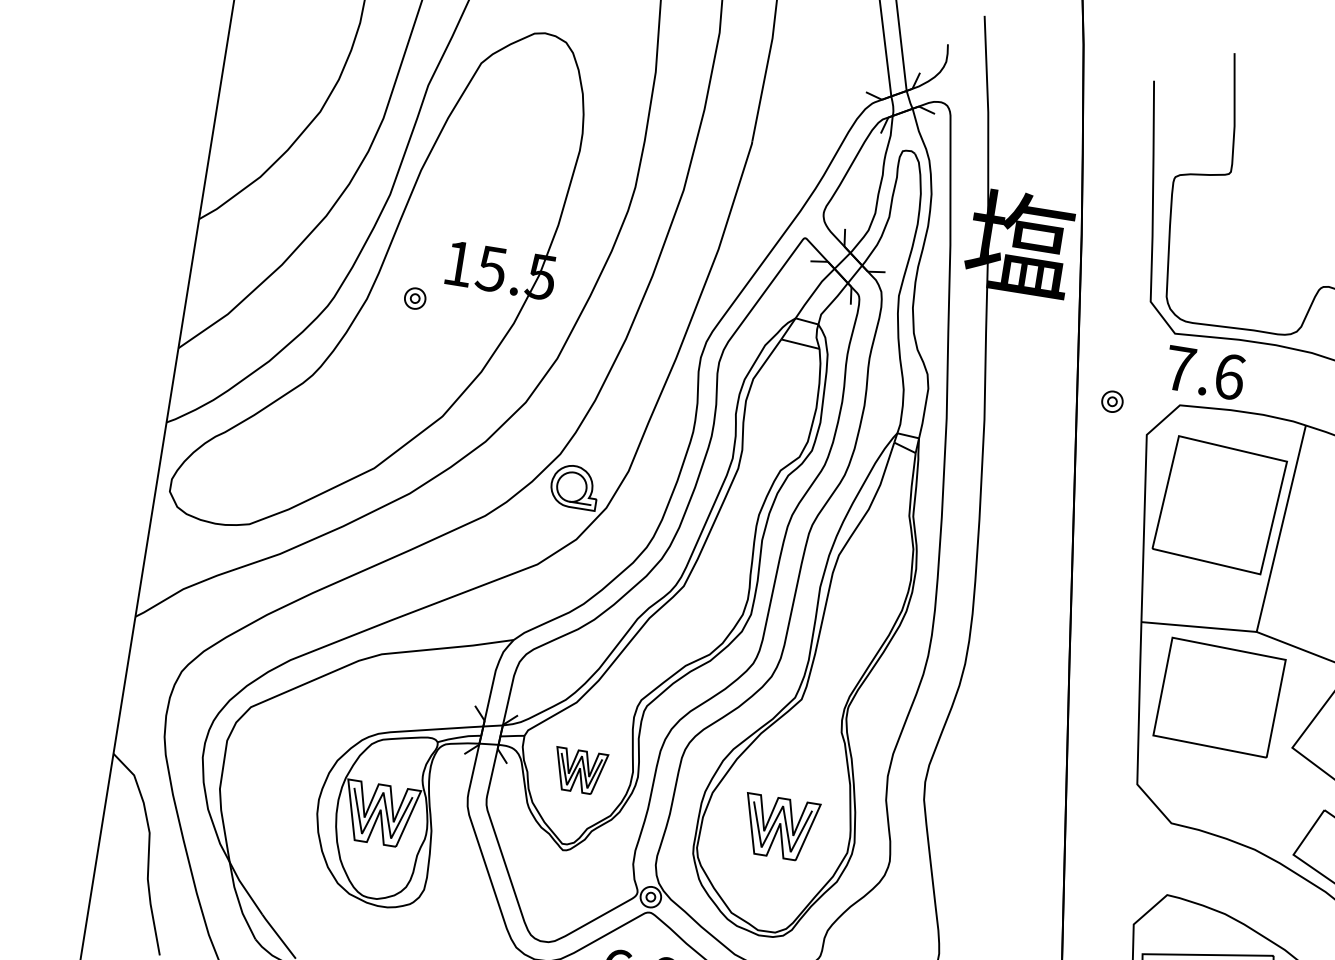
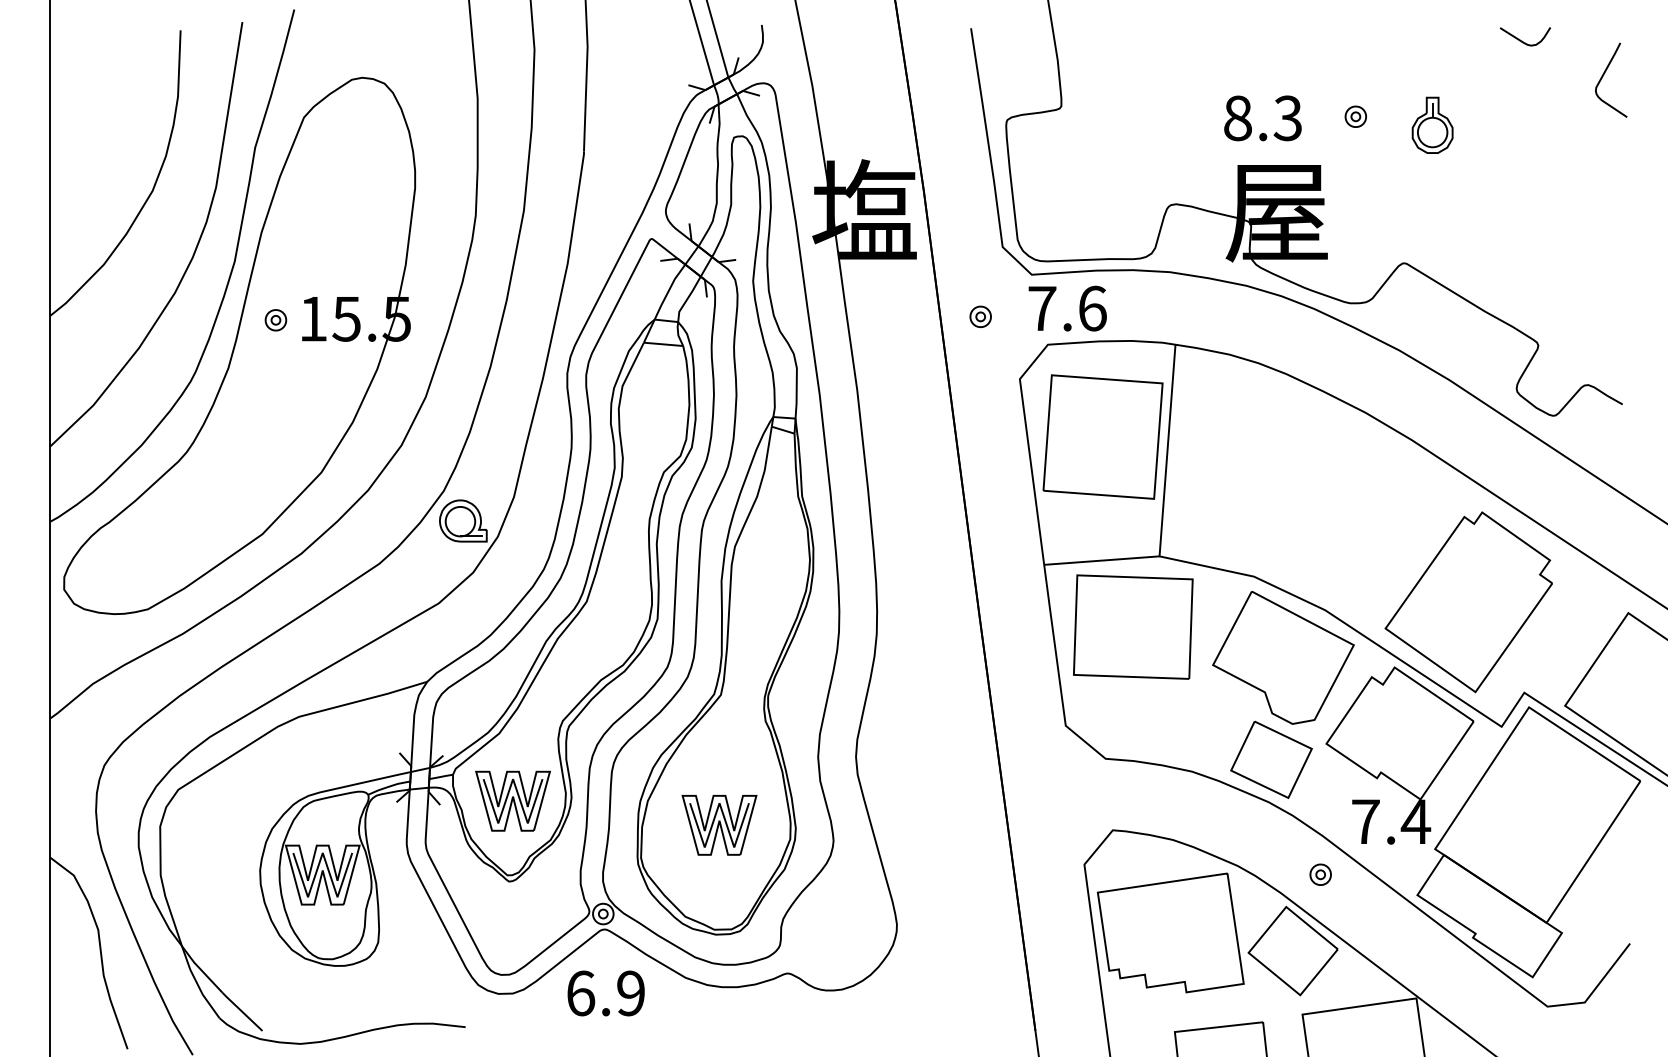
part: (414, 298) -> (275, 320), moved
part: (1112, 401) -> (980, 316), moved
part: (579, 770) -> (512, 800), size x1.43

